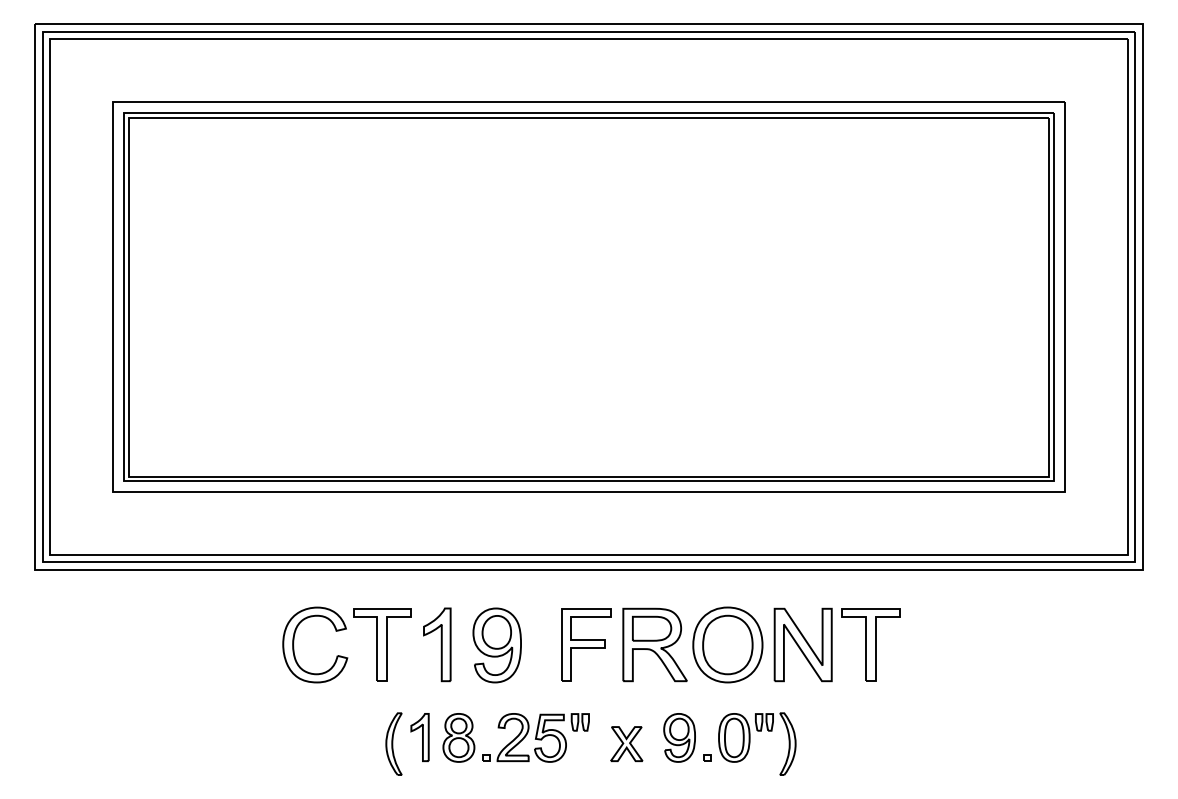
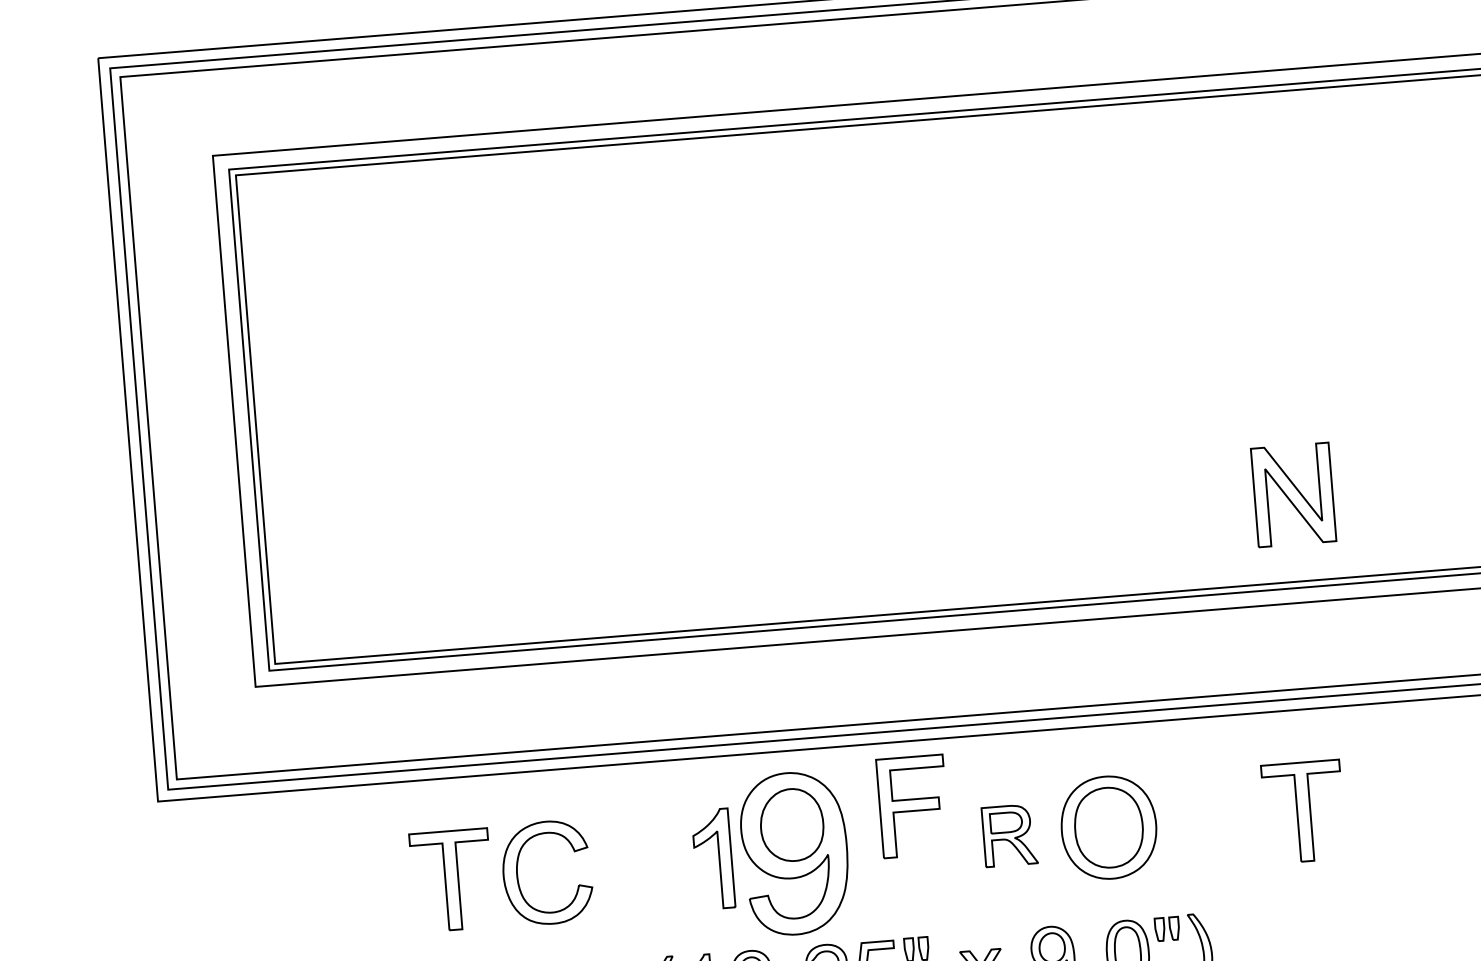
part: (382, 644) -> (452, 879), moved
part: (586, 644) -> (913, 805), moved
part: (654, 644) -> (1009, 835), size x0.6
part: (802, 644) -> (1292, 494), moved
part: (496, 645) -> (794, 853), size x1.6

